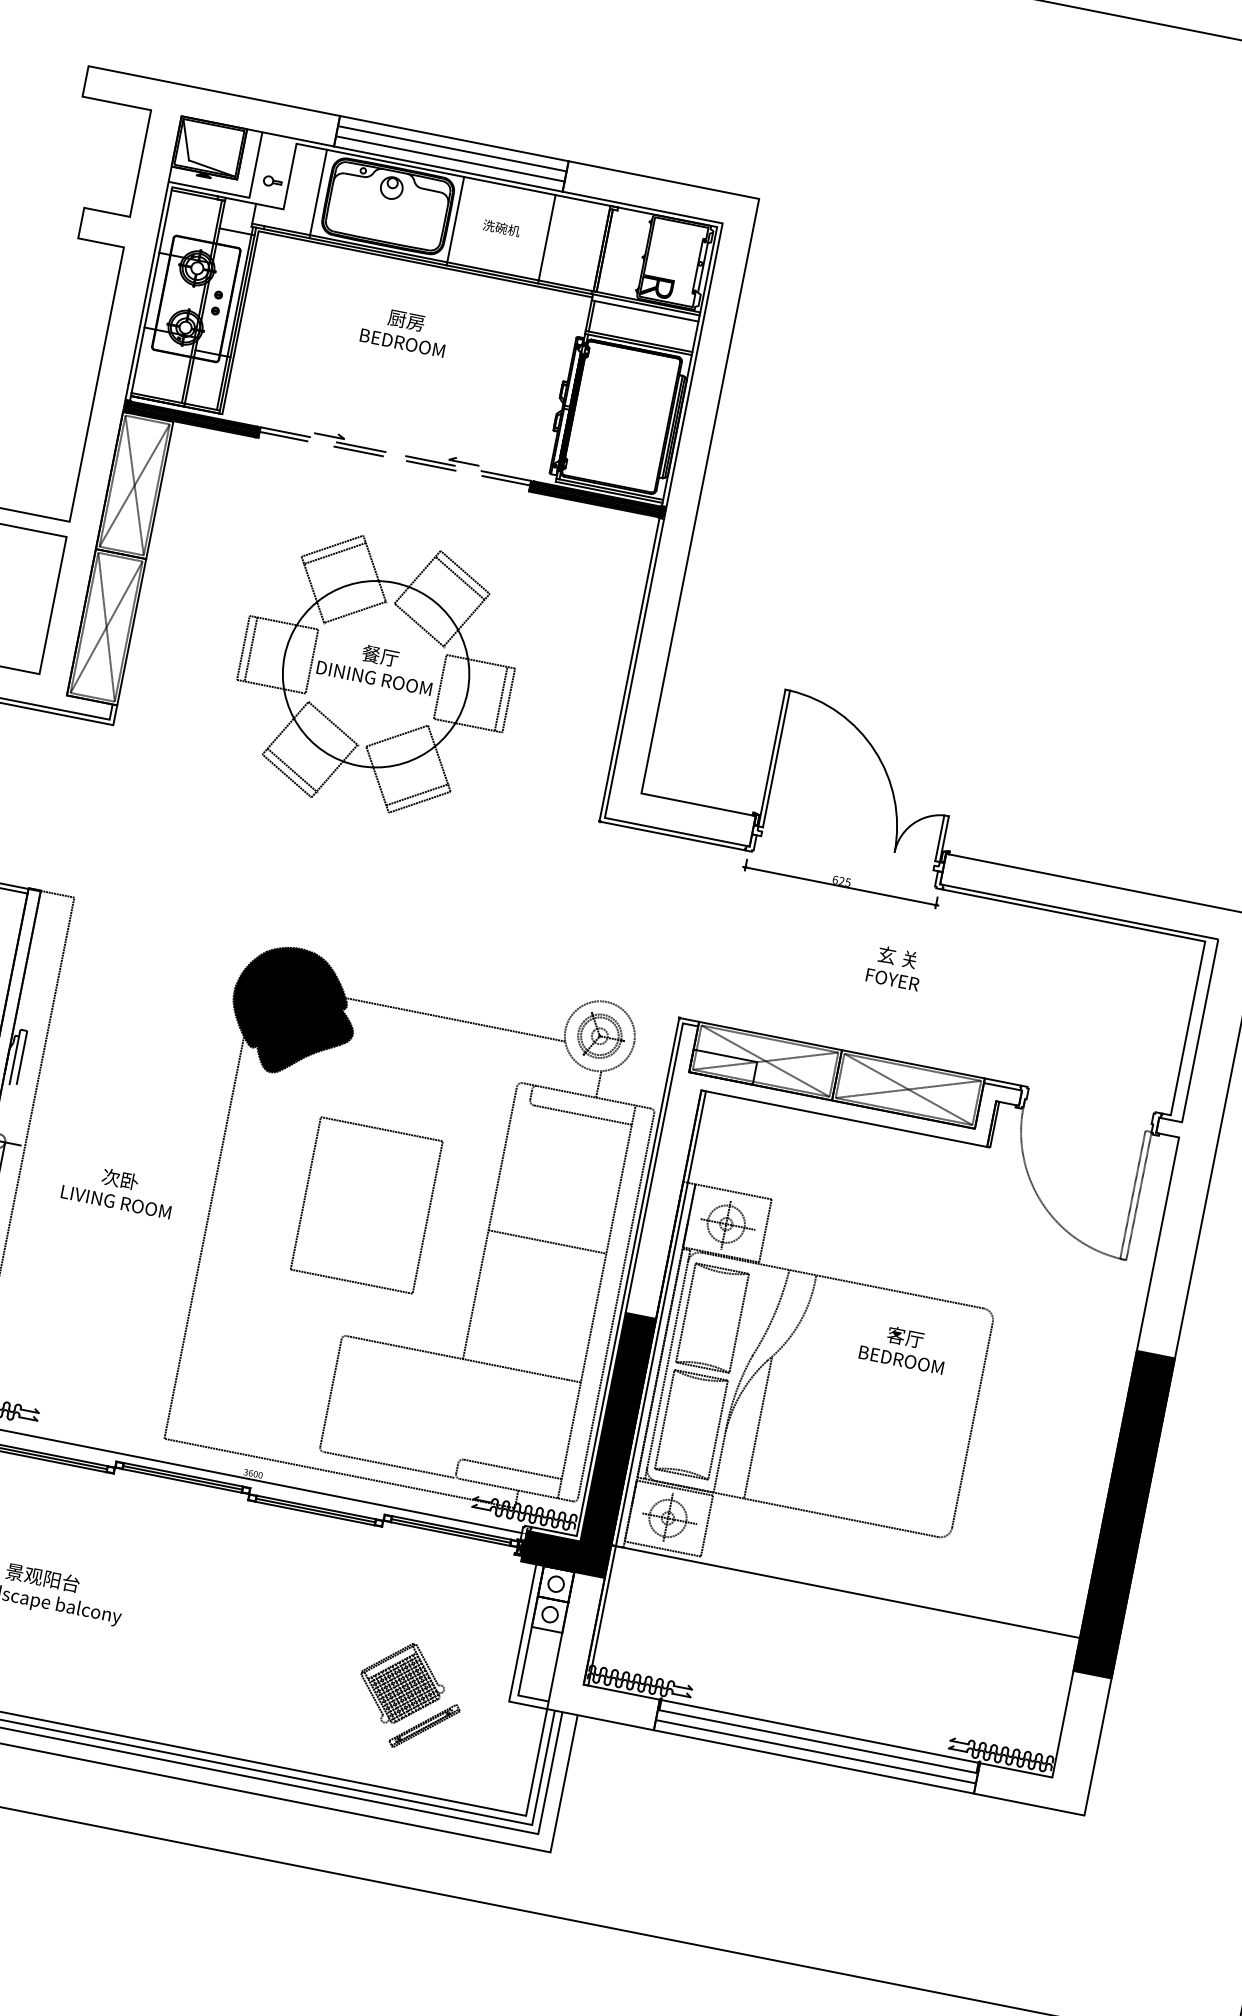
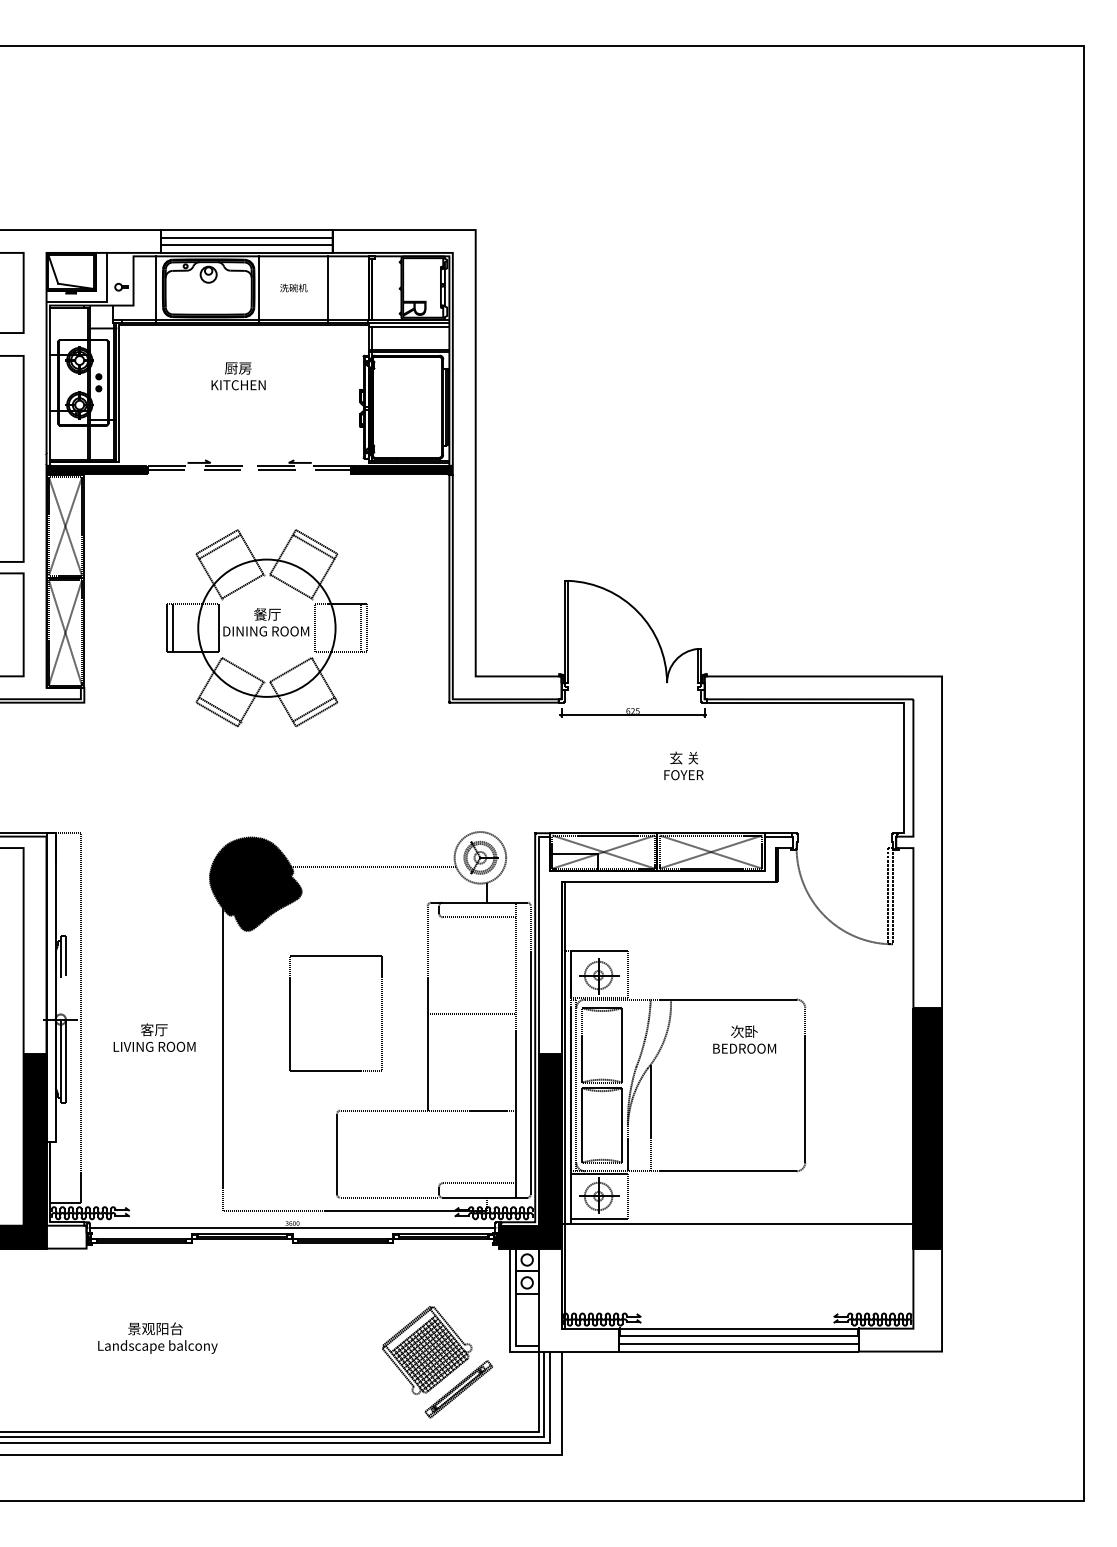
text: (402, 343) -> (238, 385), BEDROOM -> KITCHEN
text: (120, 1178) -> (154, 1029), 次卧 -> 客厅
text: (905, 1337) -> (744, 1031), 客厅 -> 次卧
part: (409, 1697) -> (437, 1362), size x1.43

